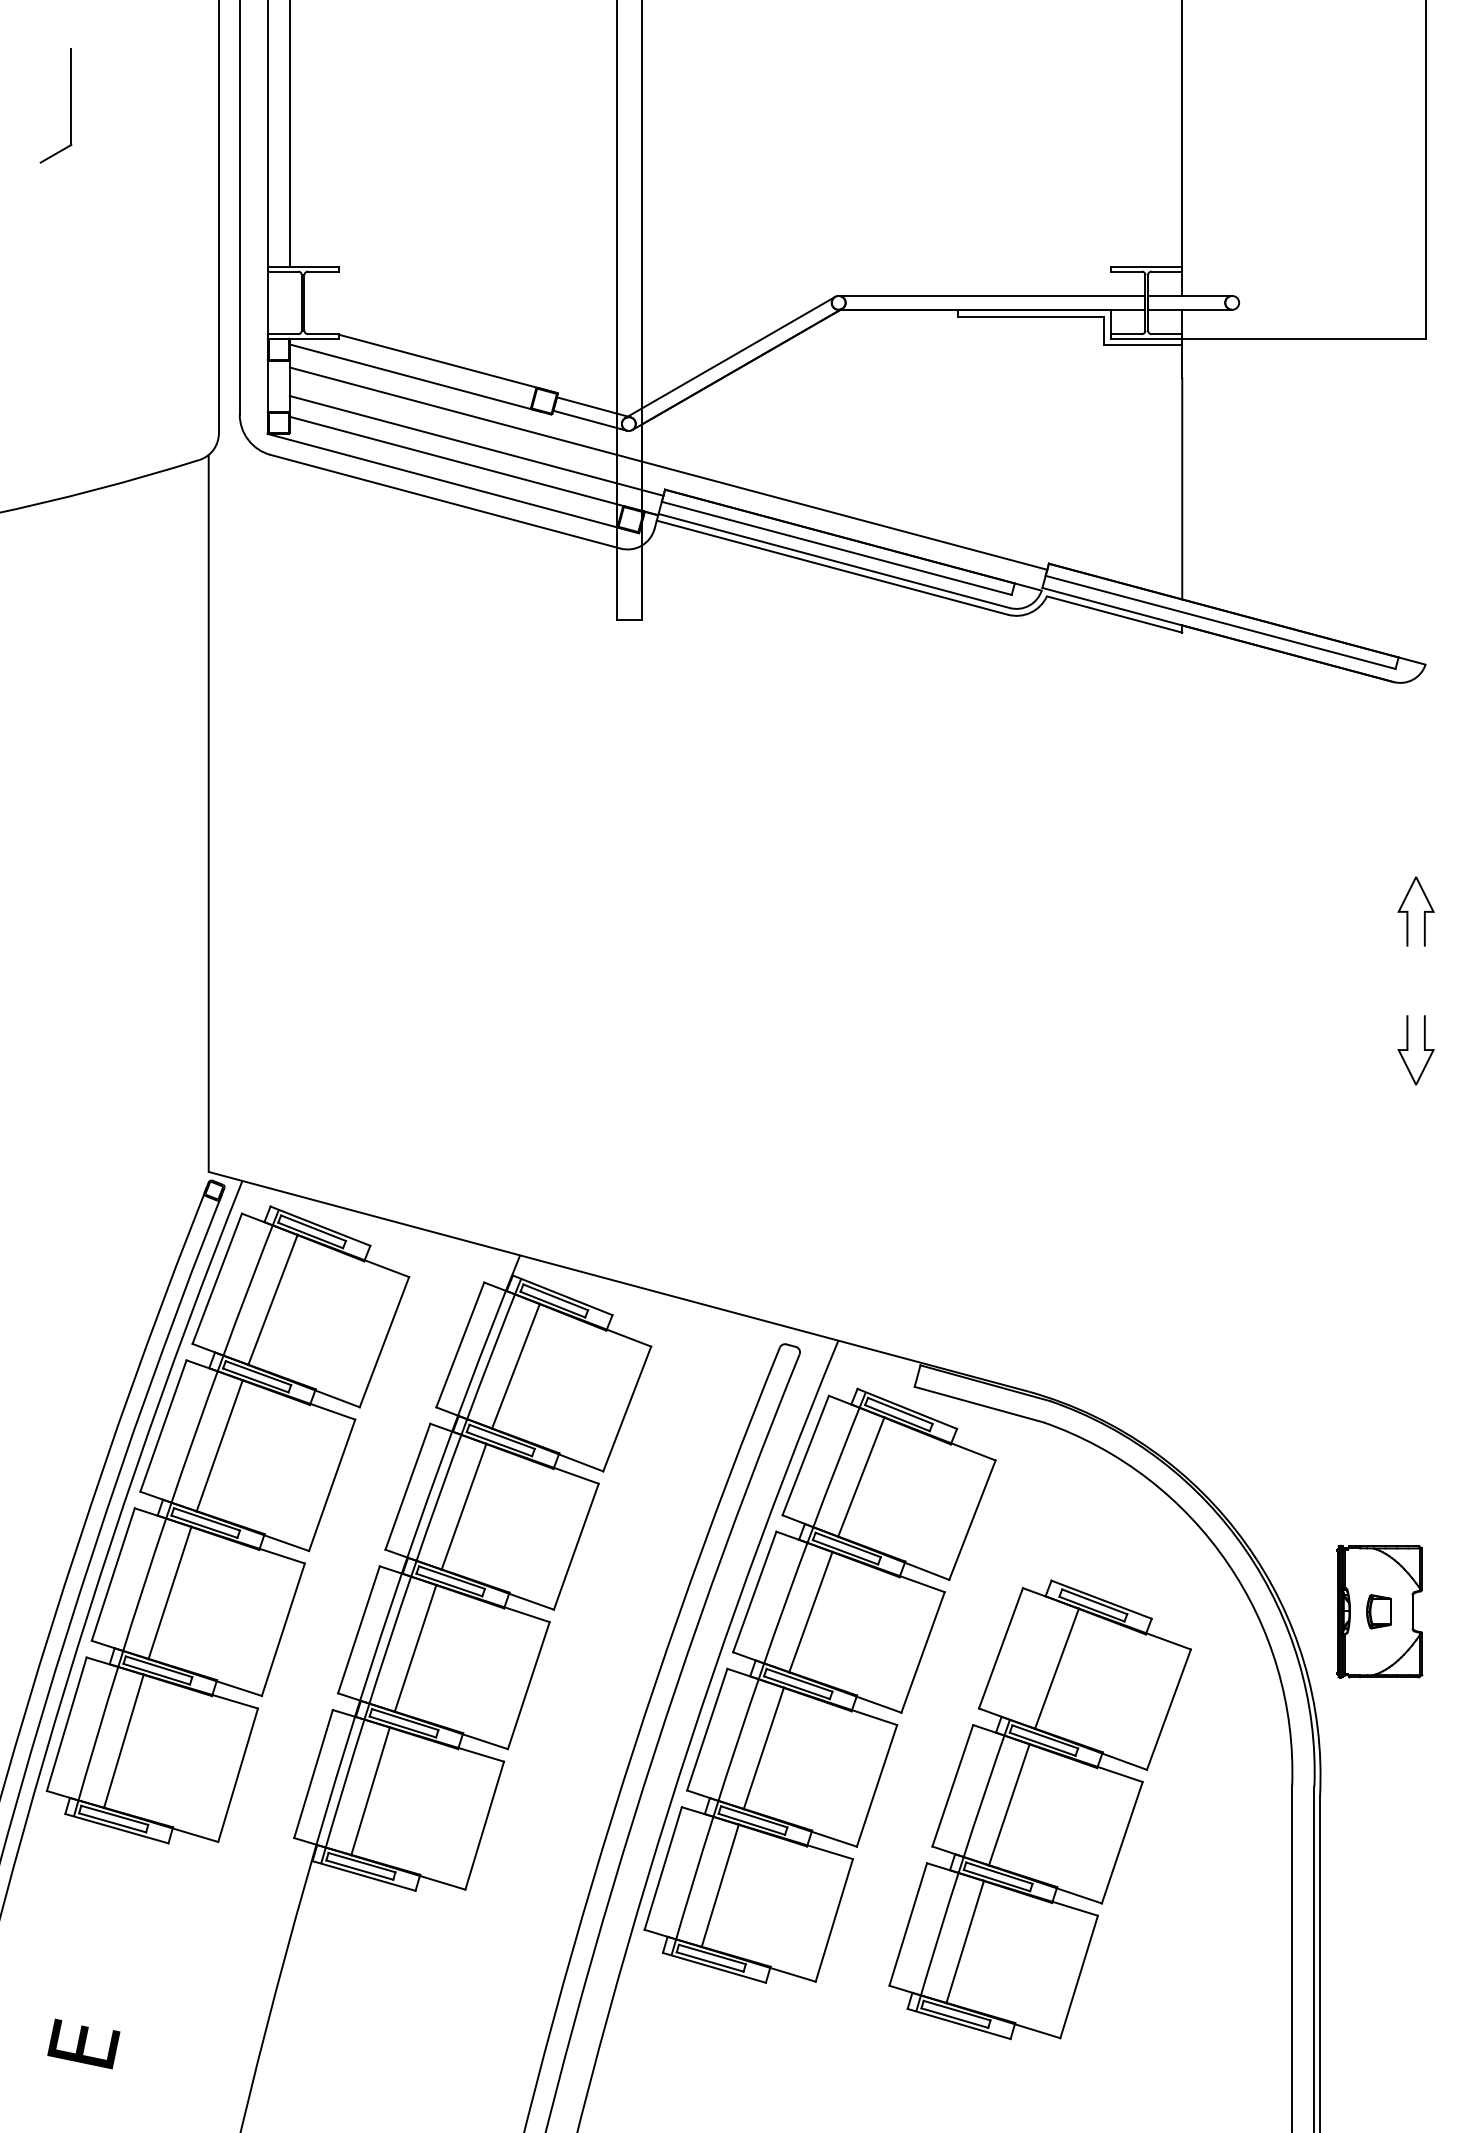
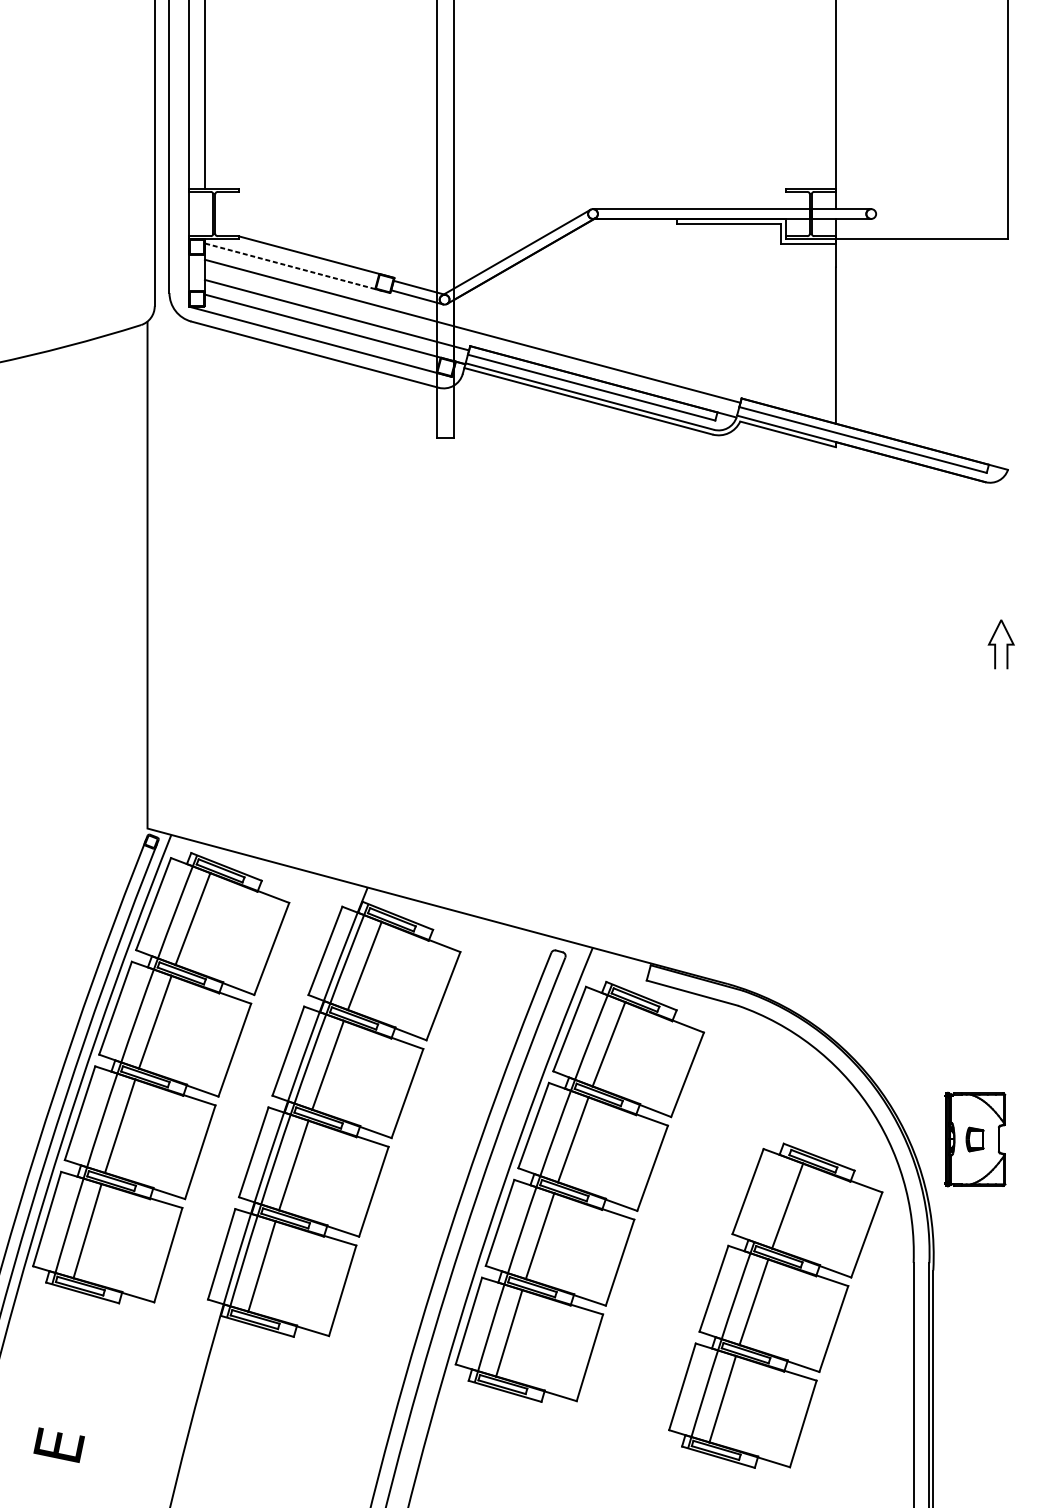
part: (70, 105) -> (49, 74), removed
line: (415, 378) -> (293, 267), solid -> dashed
curve: (1408, 1050) -> (995, 742), removed
part: (1039, 1809) -> (775, 1305), moved

